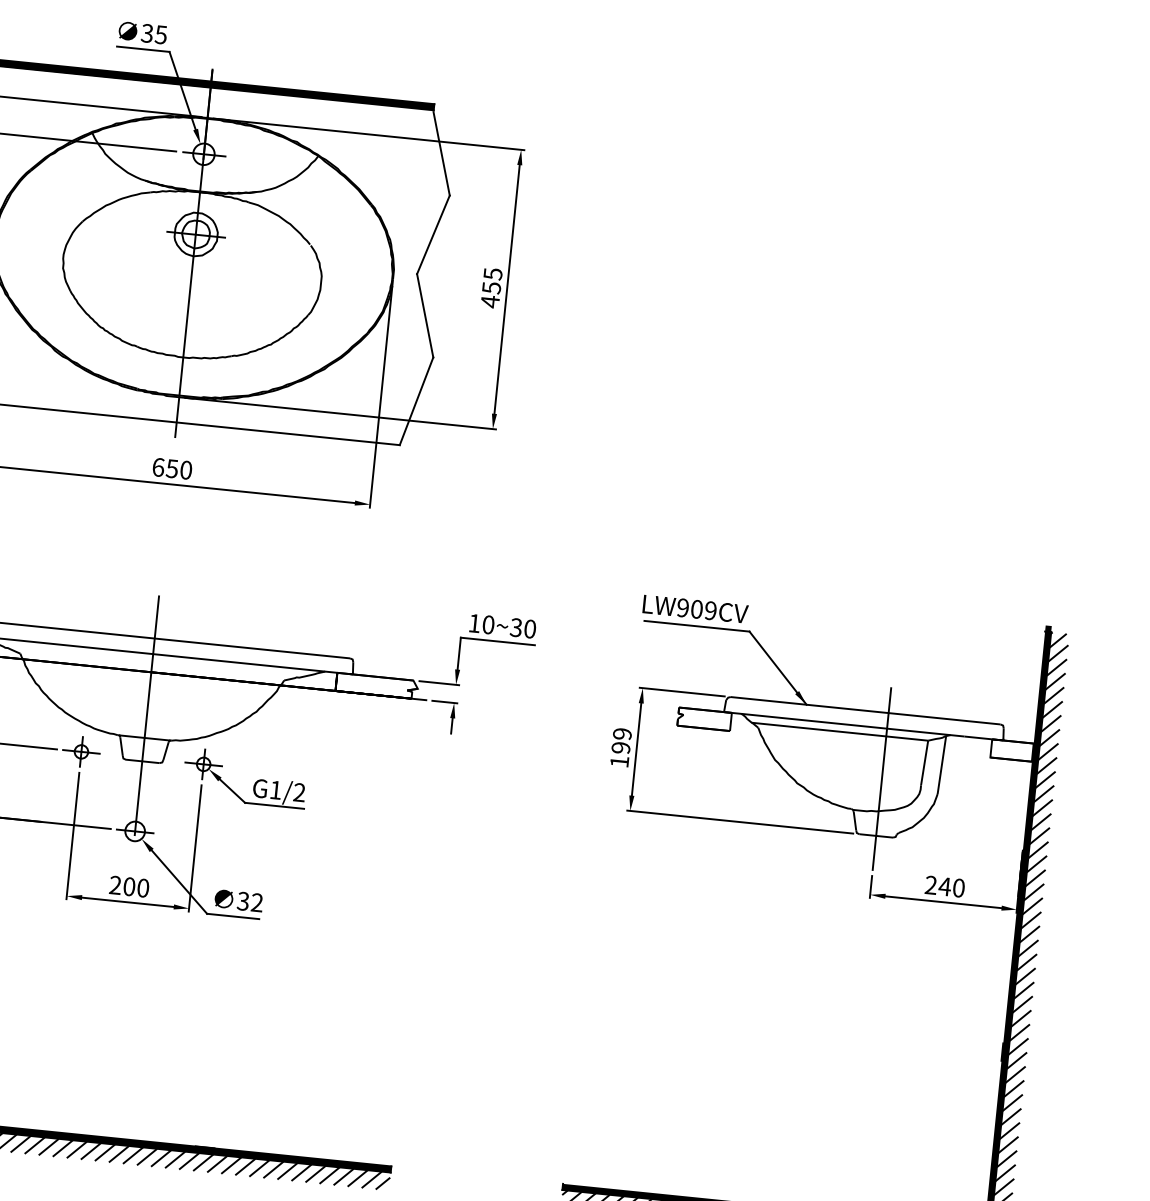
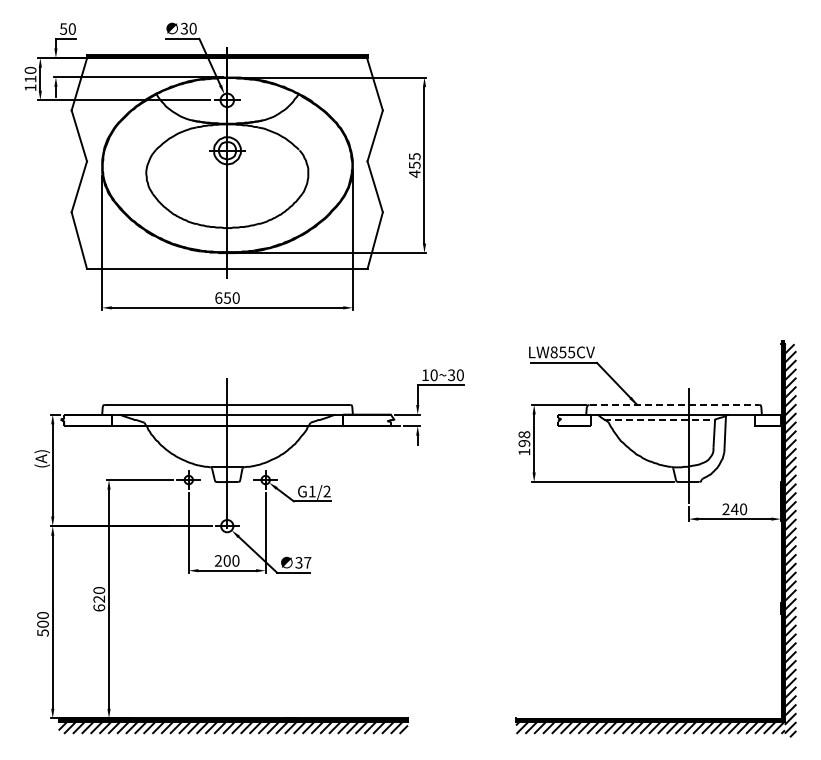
text: (160, 34) -> (192, 28), 35 -> 30
text: (696, 609) -> (562, 352), LW909CV -> LW855CV
line: (866, 710) -> (674, 404), solid -> dashed
line: (841, 731) -> (660, 419), solid -> dashed
text: (622, 733) -> (524, 434), 199 -> 198
text: (256, 902) -> (307, 562), 32 -> 37

